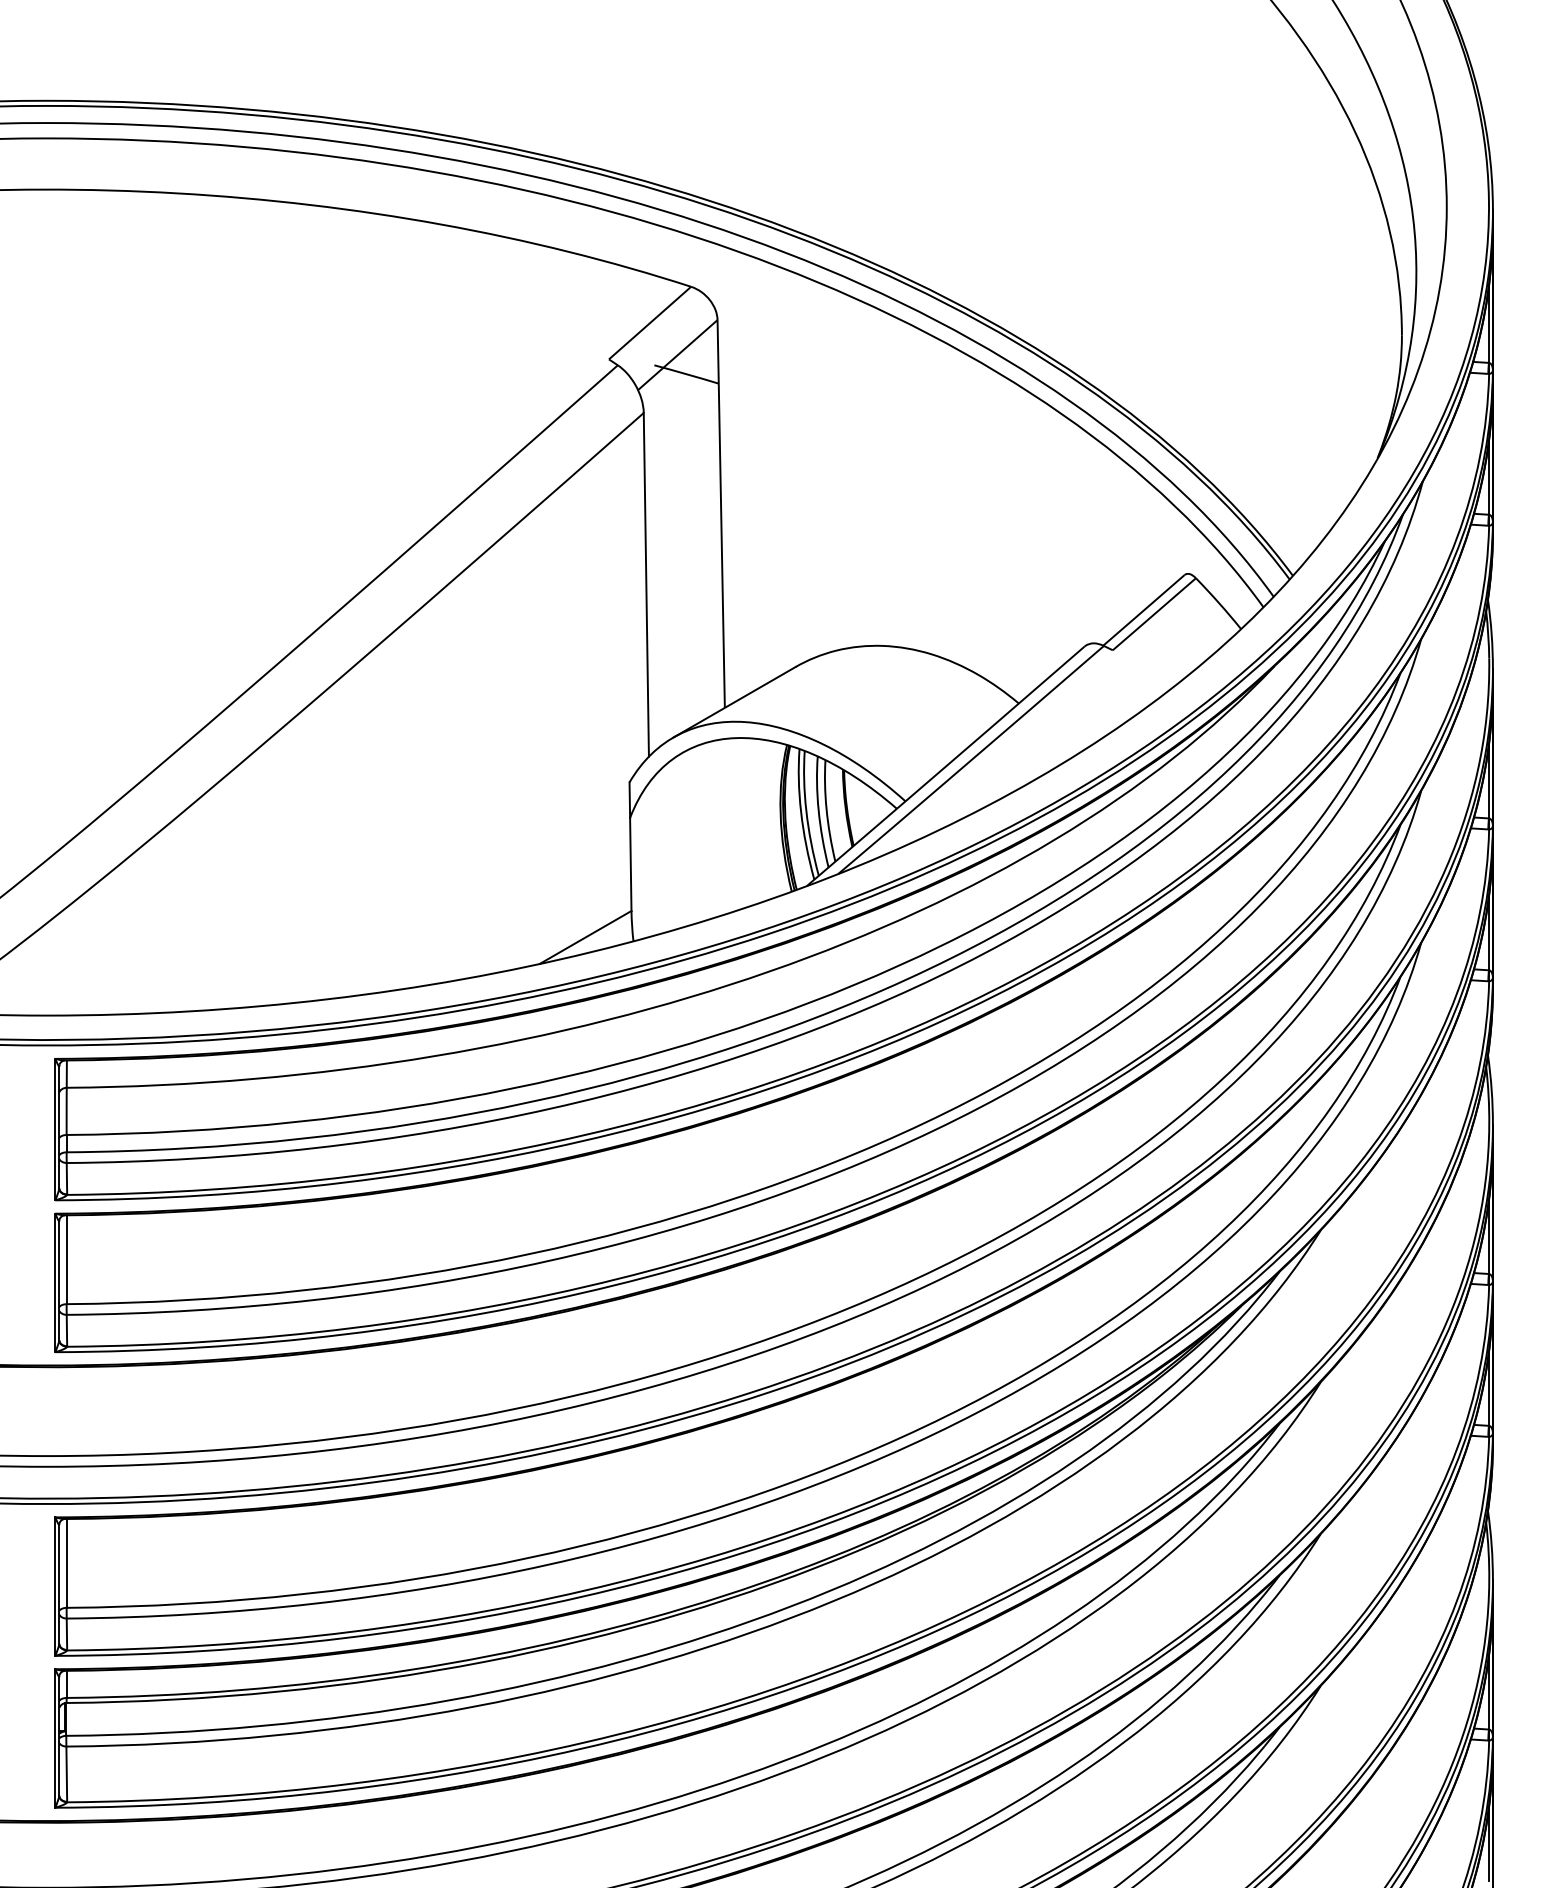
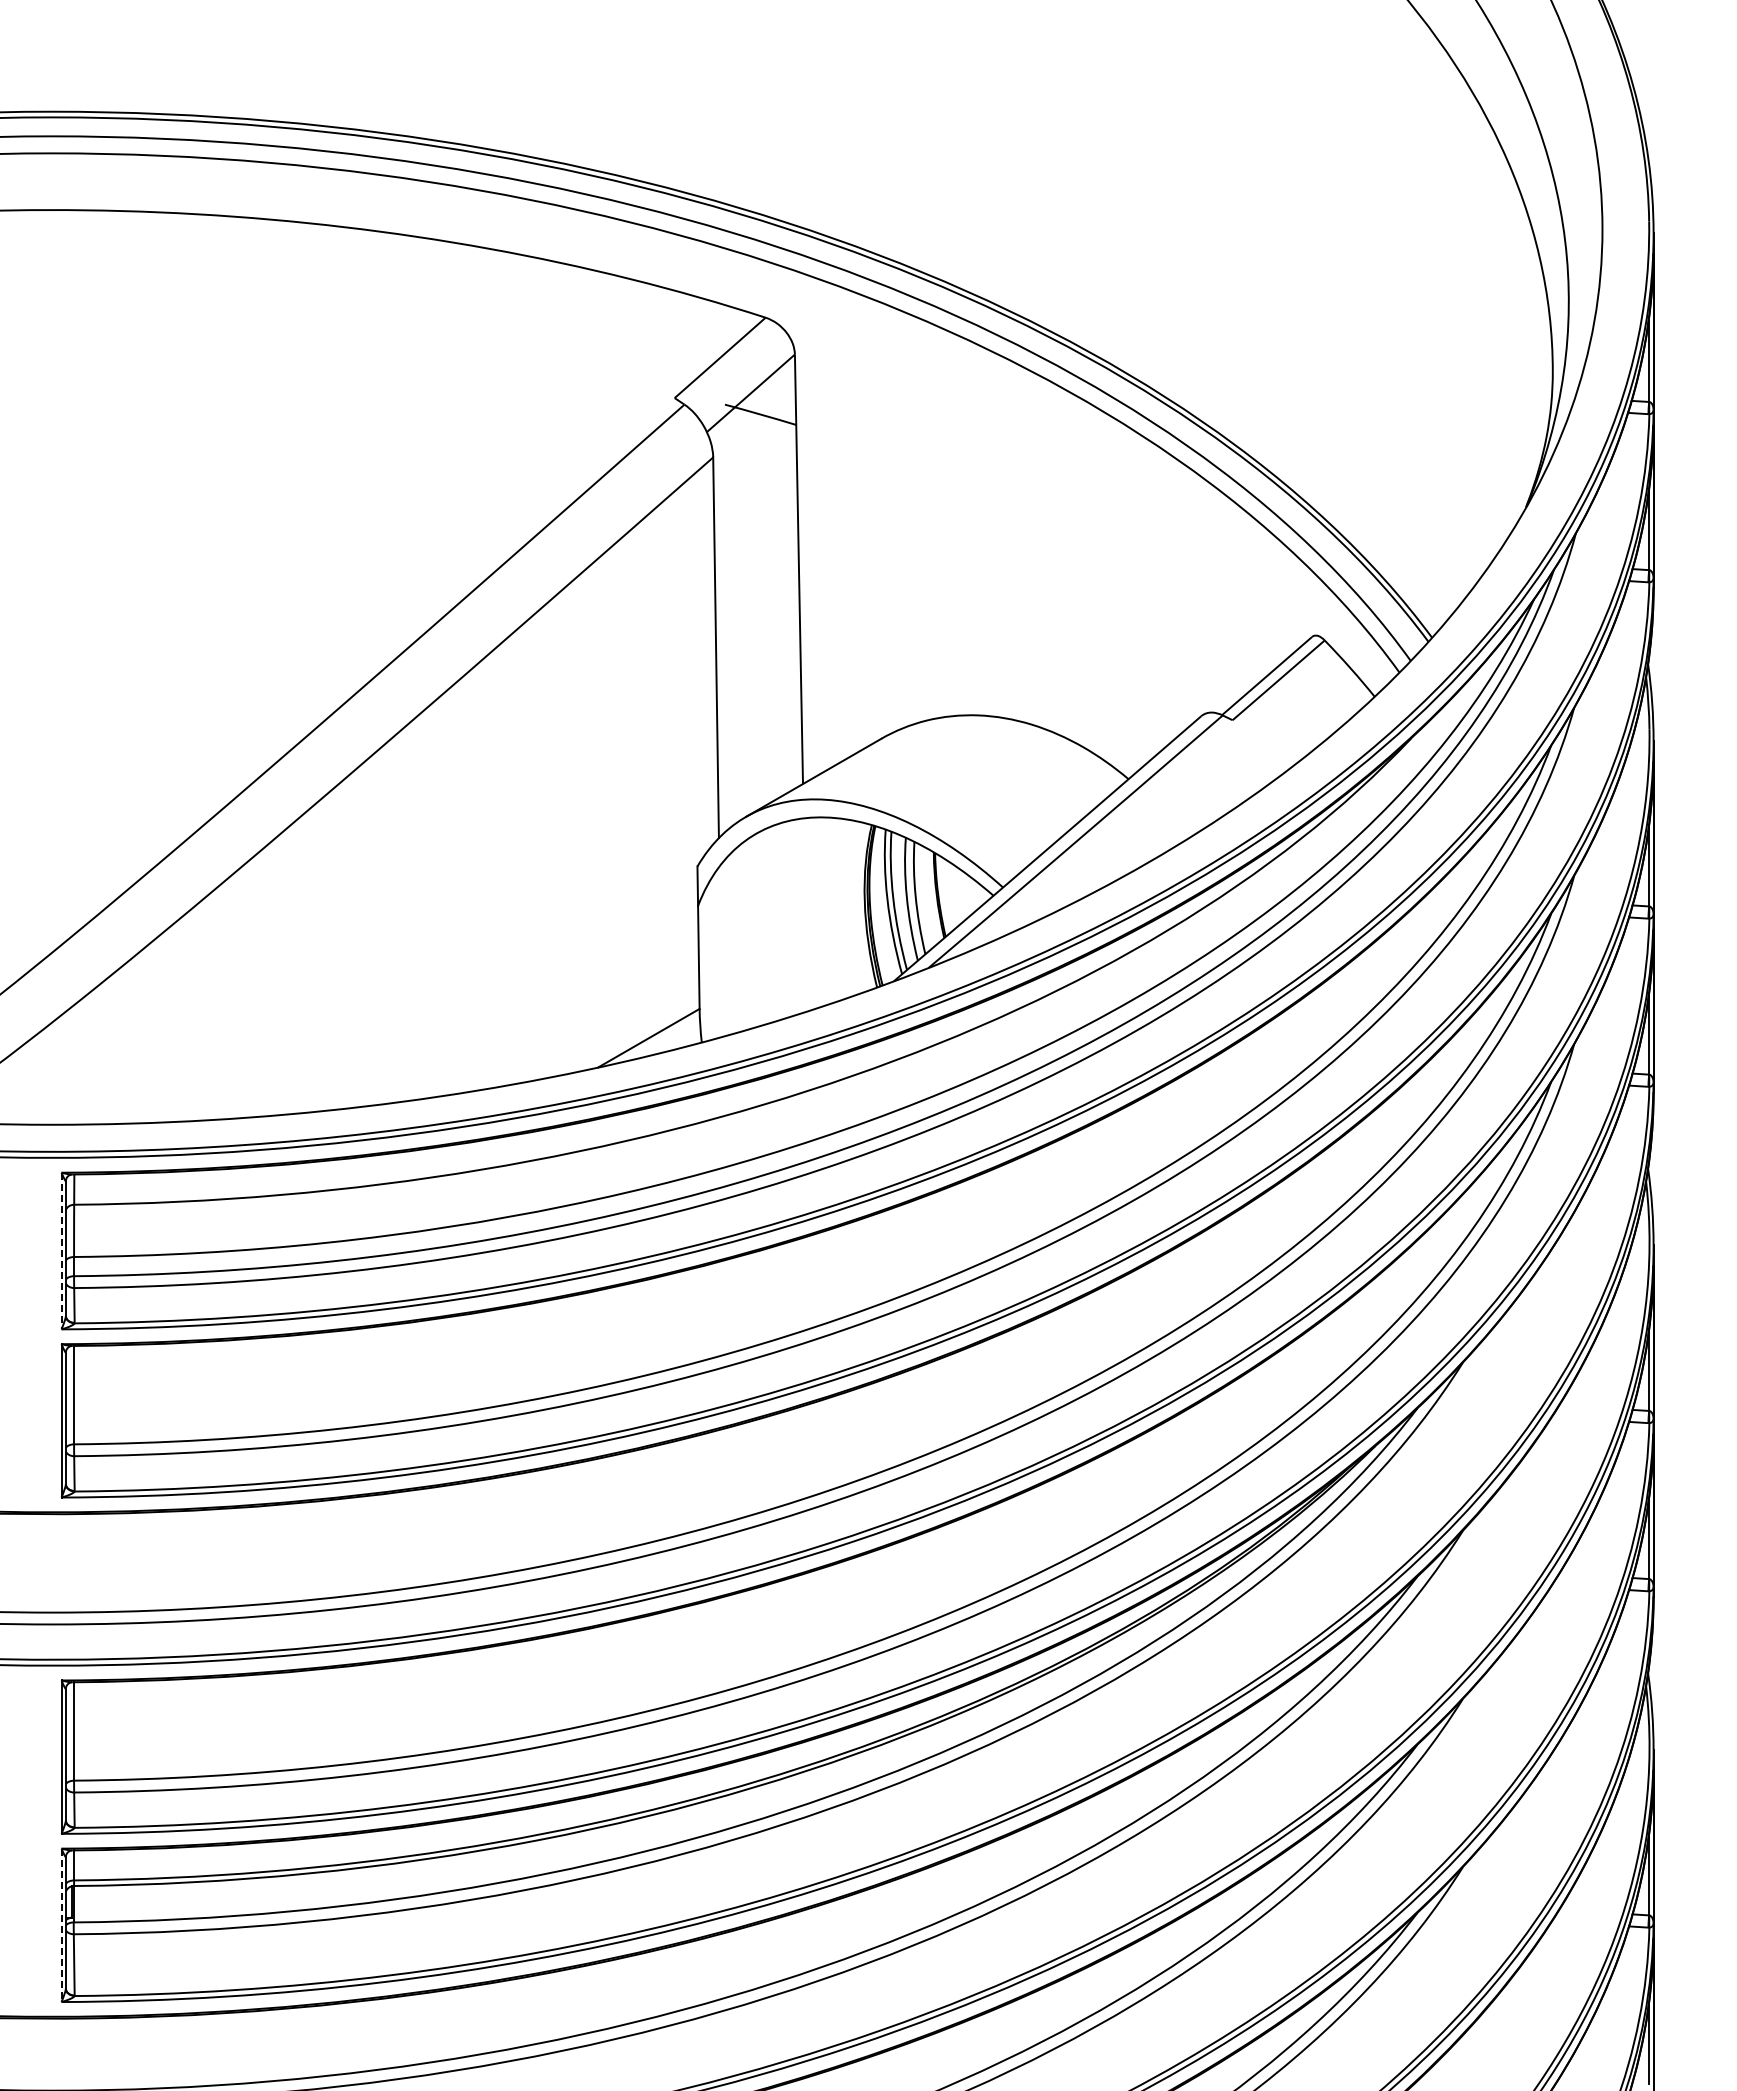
line: (55, 1130) -> (61, 1251), solid -> dashed
line: (55, 1738) -> (61, 1925), solid -> dashed

